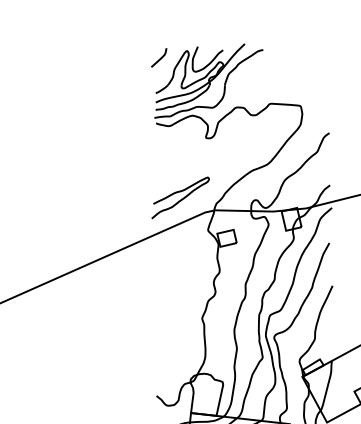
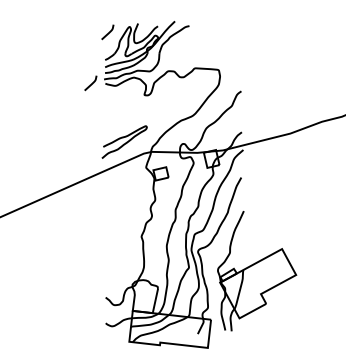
curve: (138, 123) -> (91, 83), added

